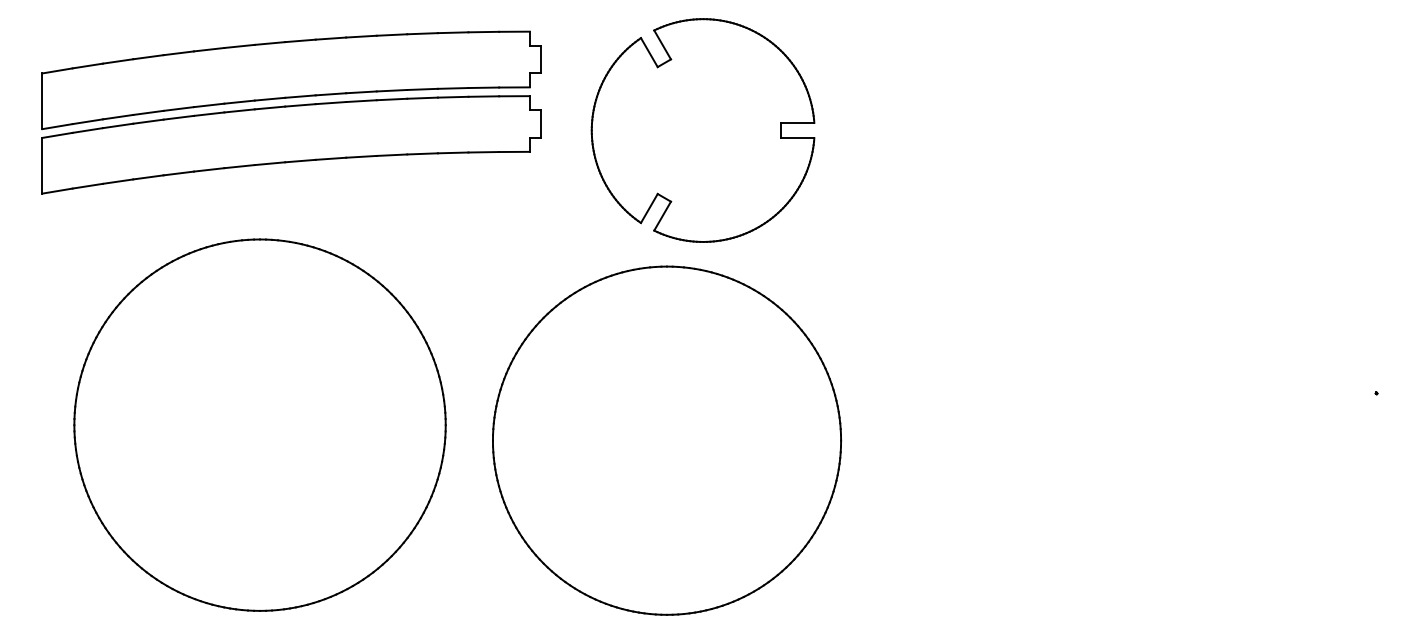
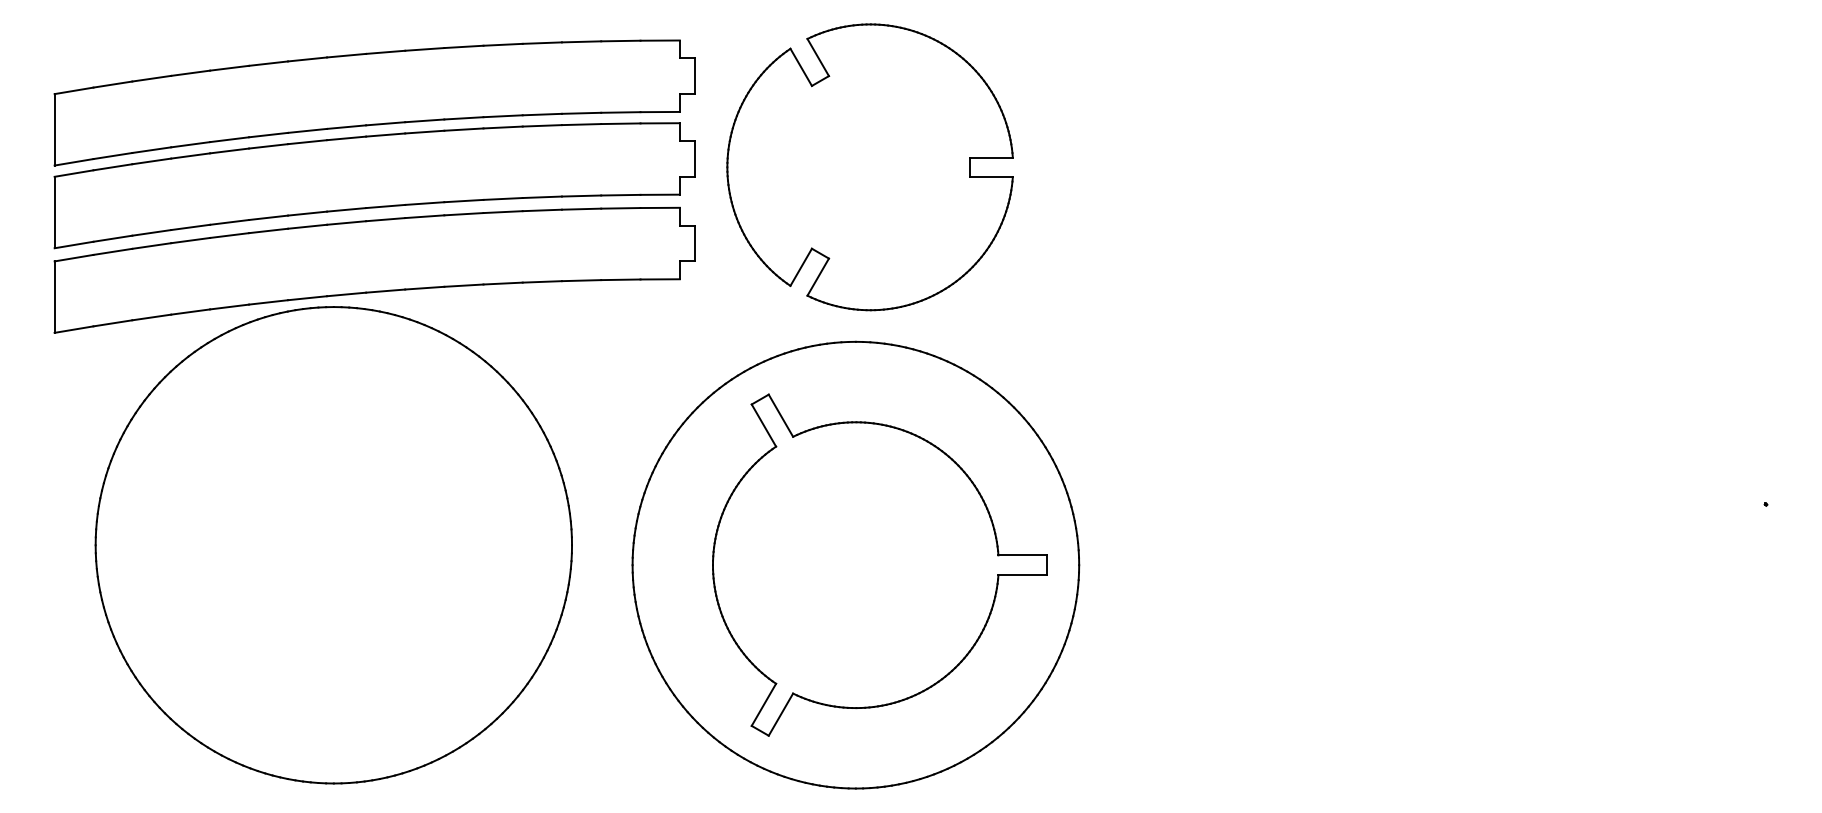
part: (702, 130) -> (869, 167), moved
part: (291, 210) -> (374, 269), added
part: (685, 440) -> (879, 564), added

